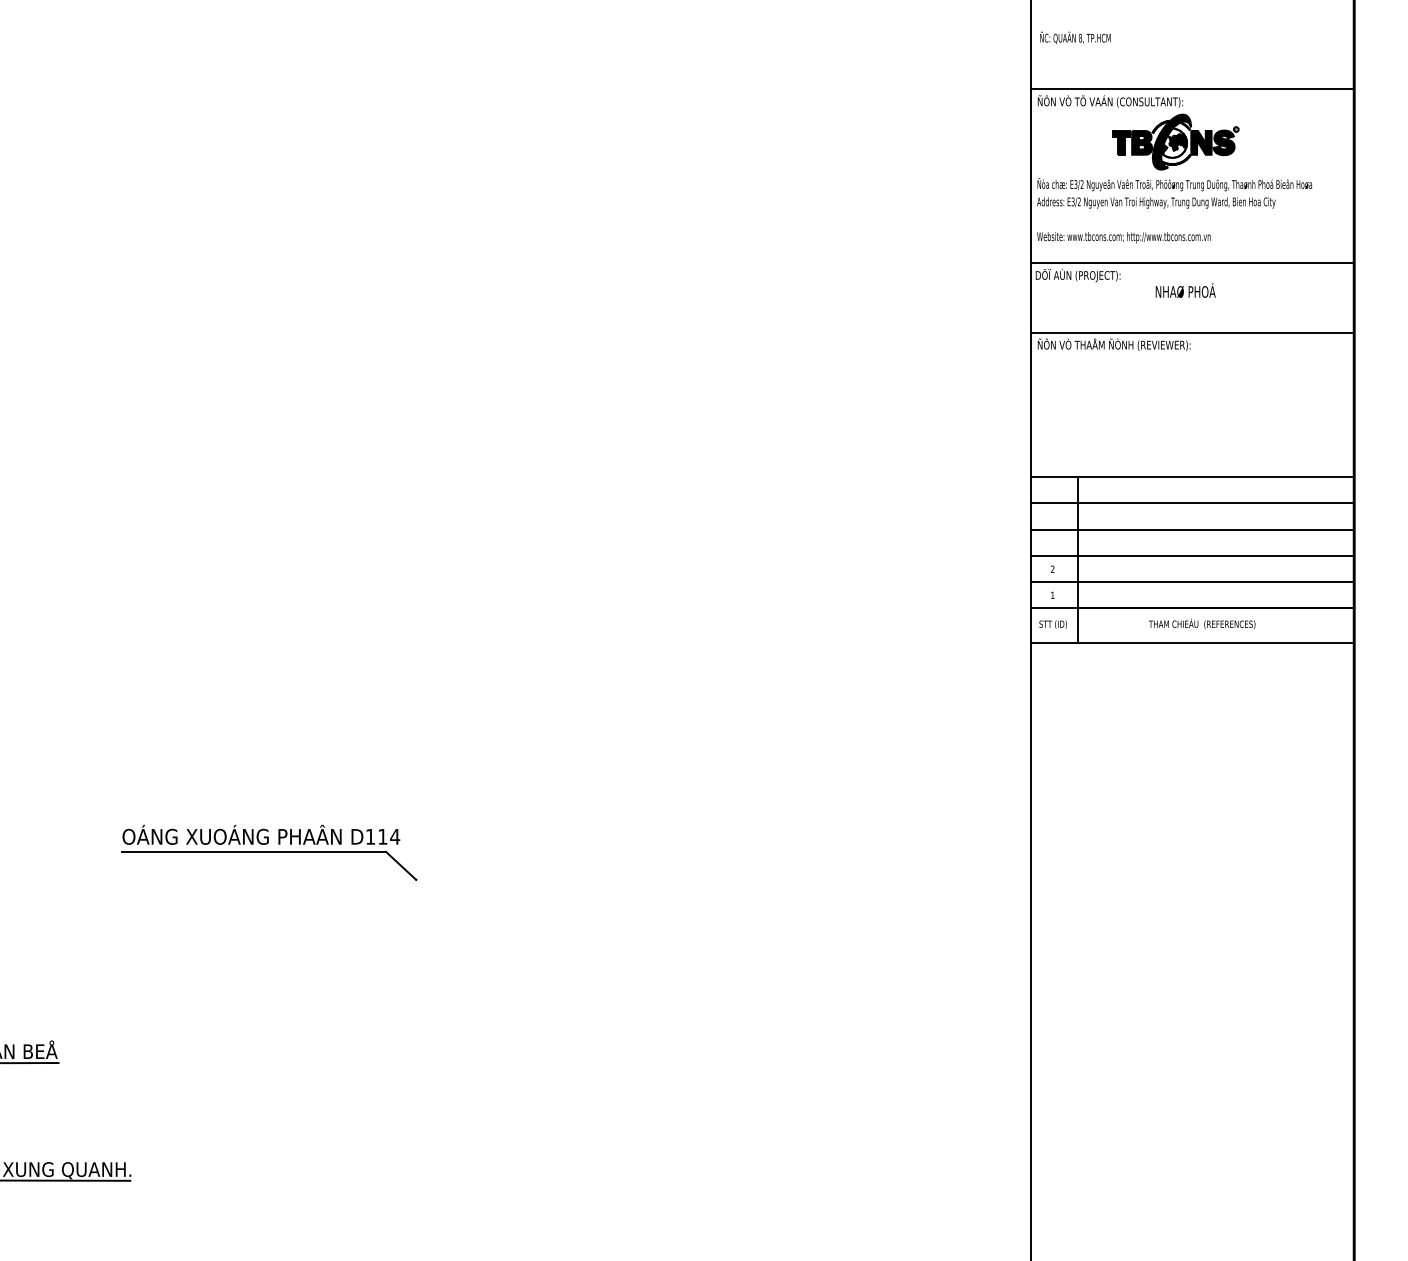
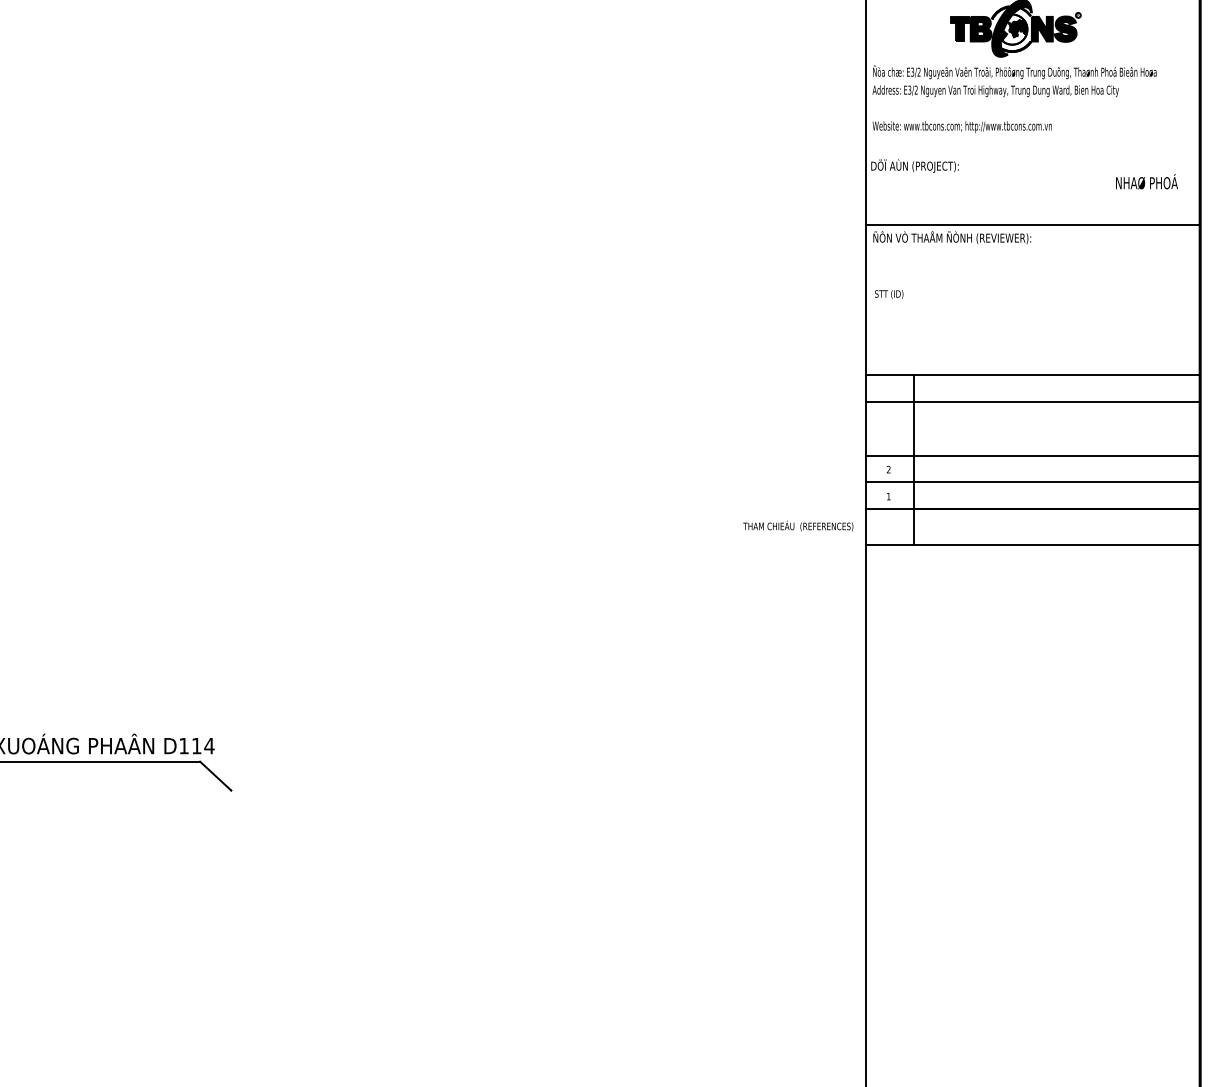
line: (1192, 263) -> (1033, 153), removed
text: (1185, 290) -> (1146, 181), moved
line: (1192, 529) -> (1033, 428), removed
text: (1202, 623) -> (798, 525), moved
text: (1052, 624) -> (888, 294), moved

